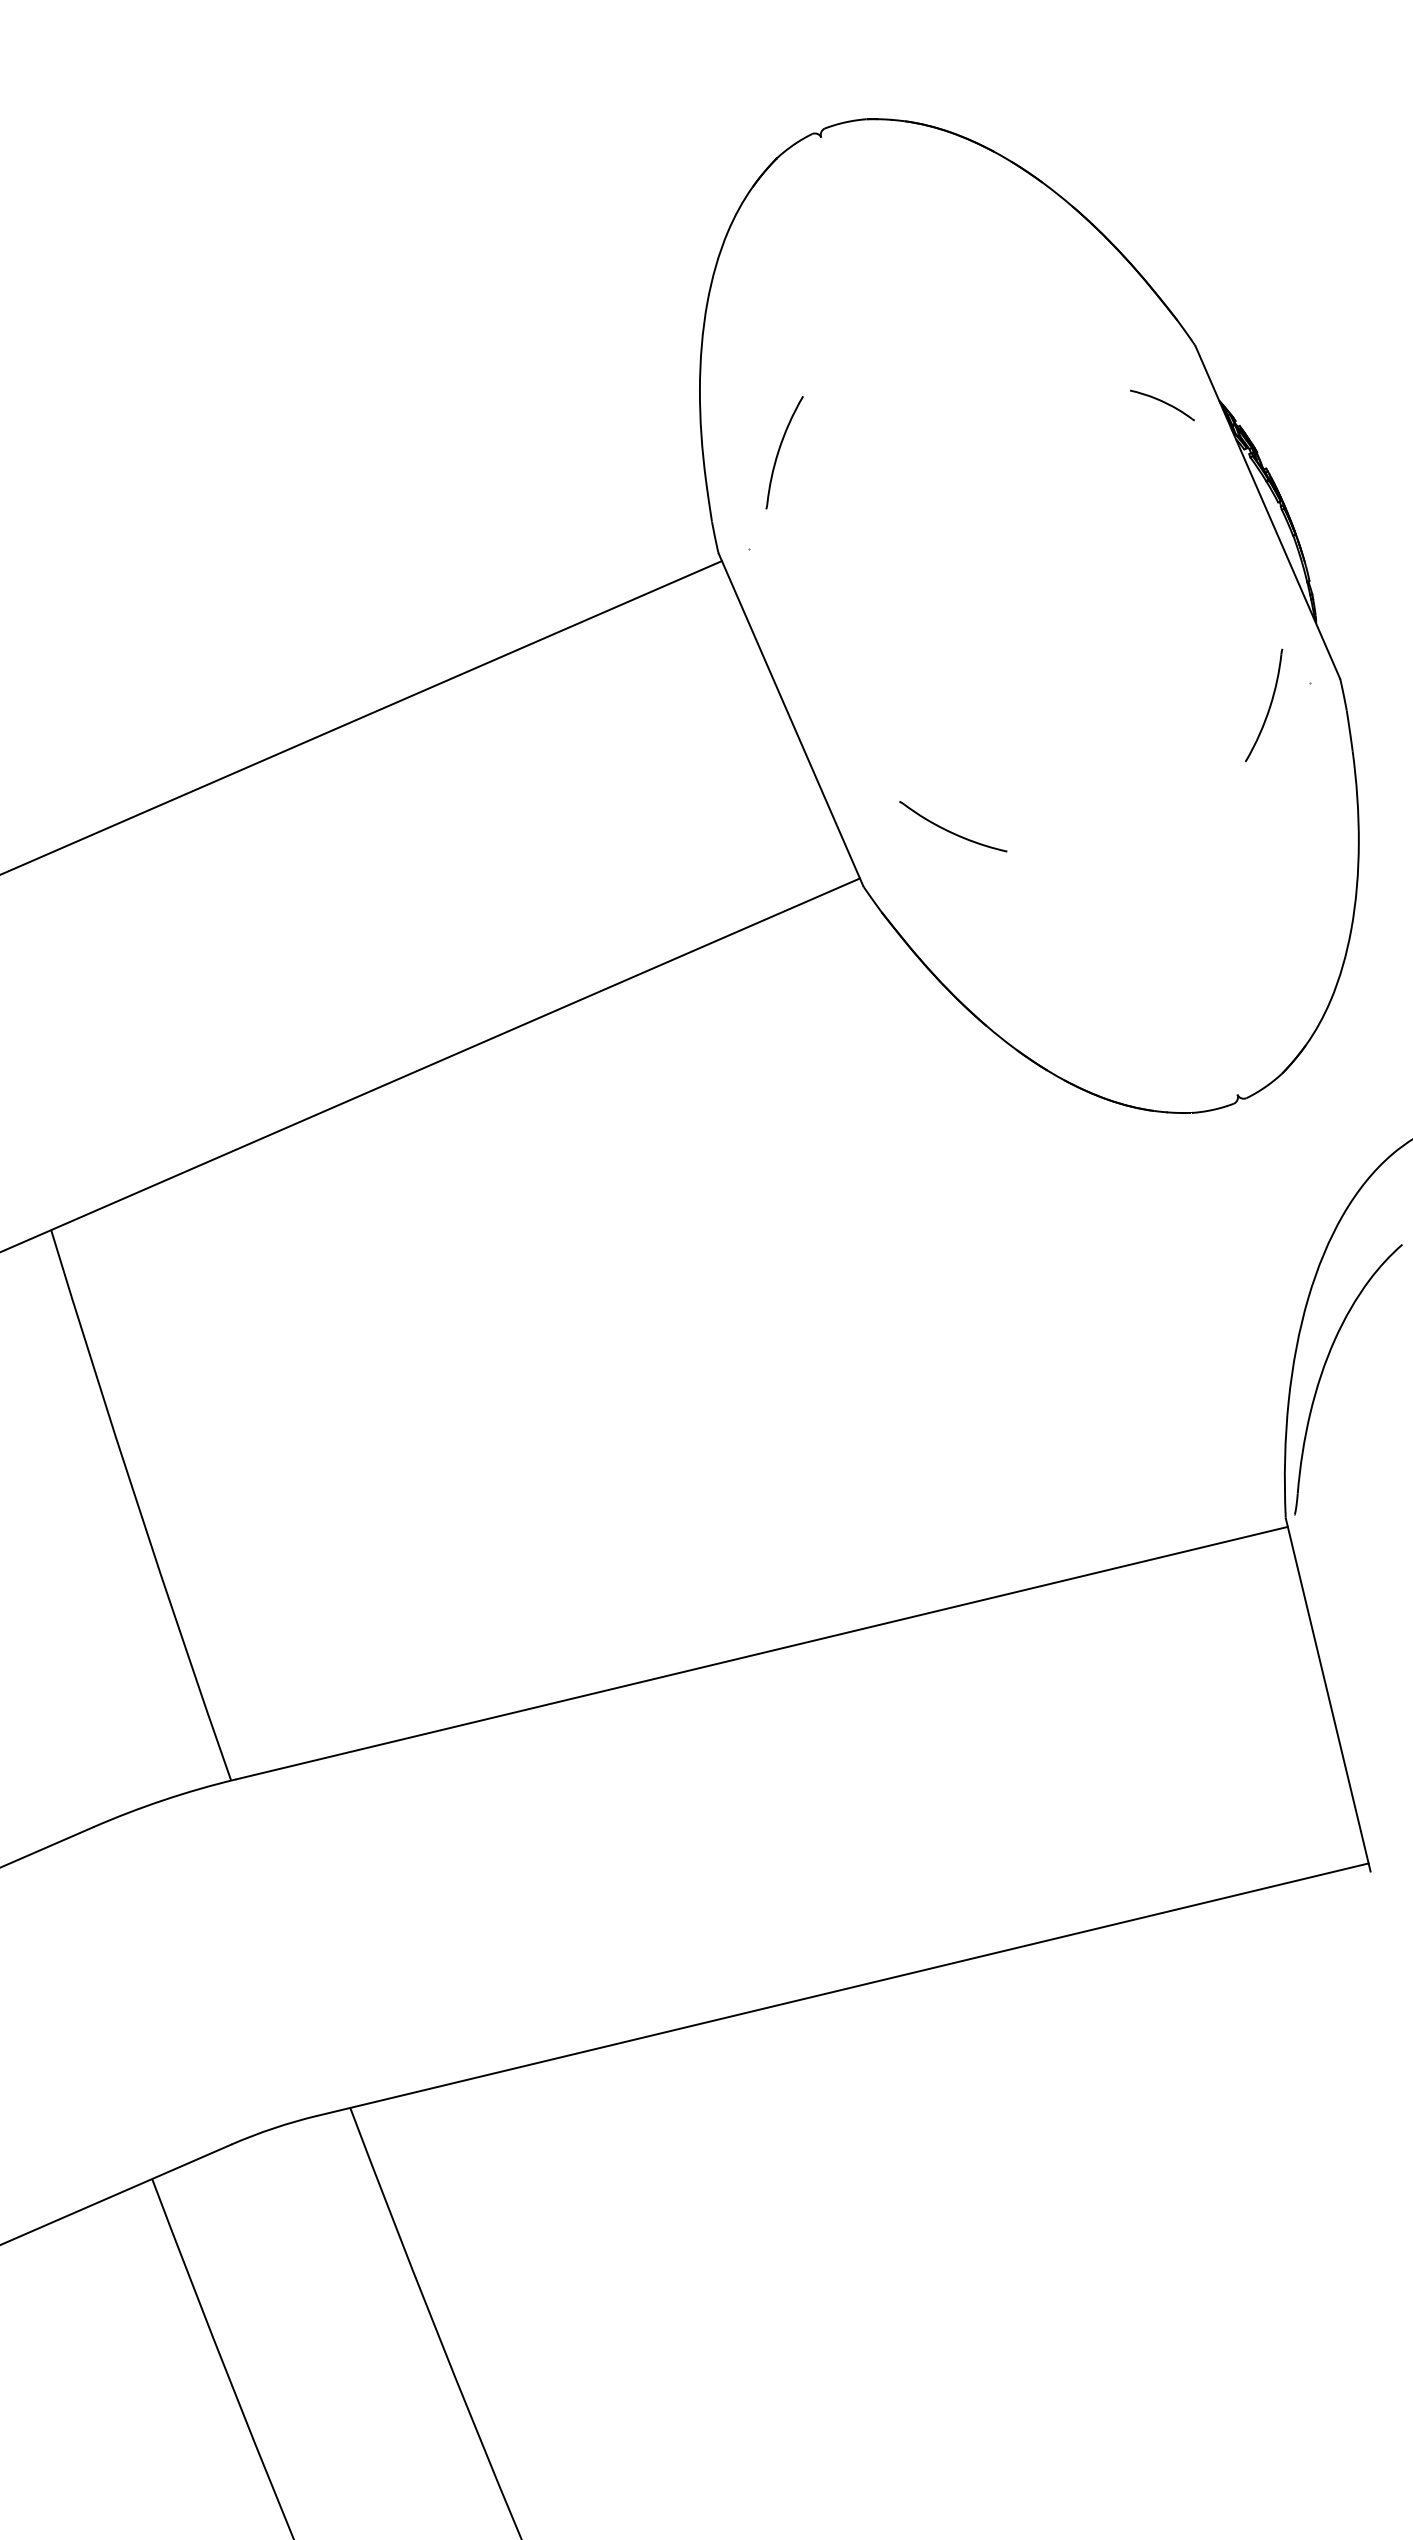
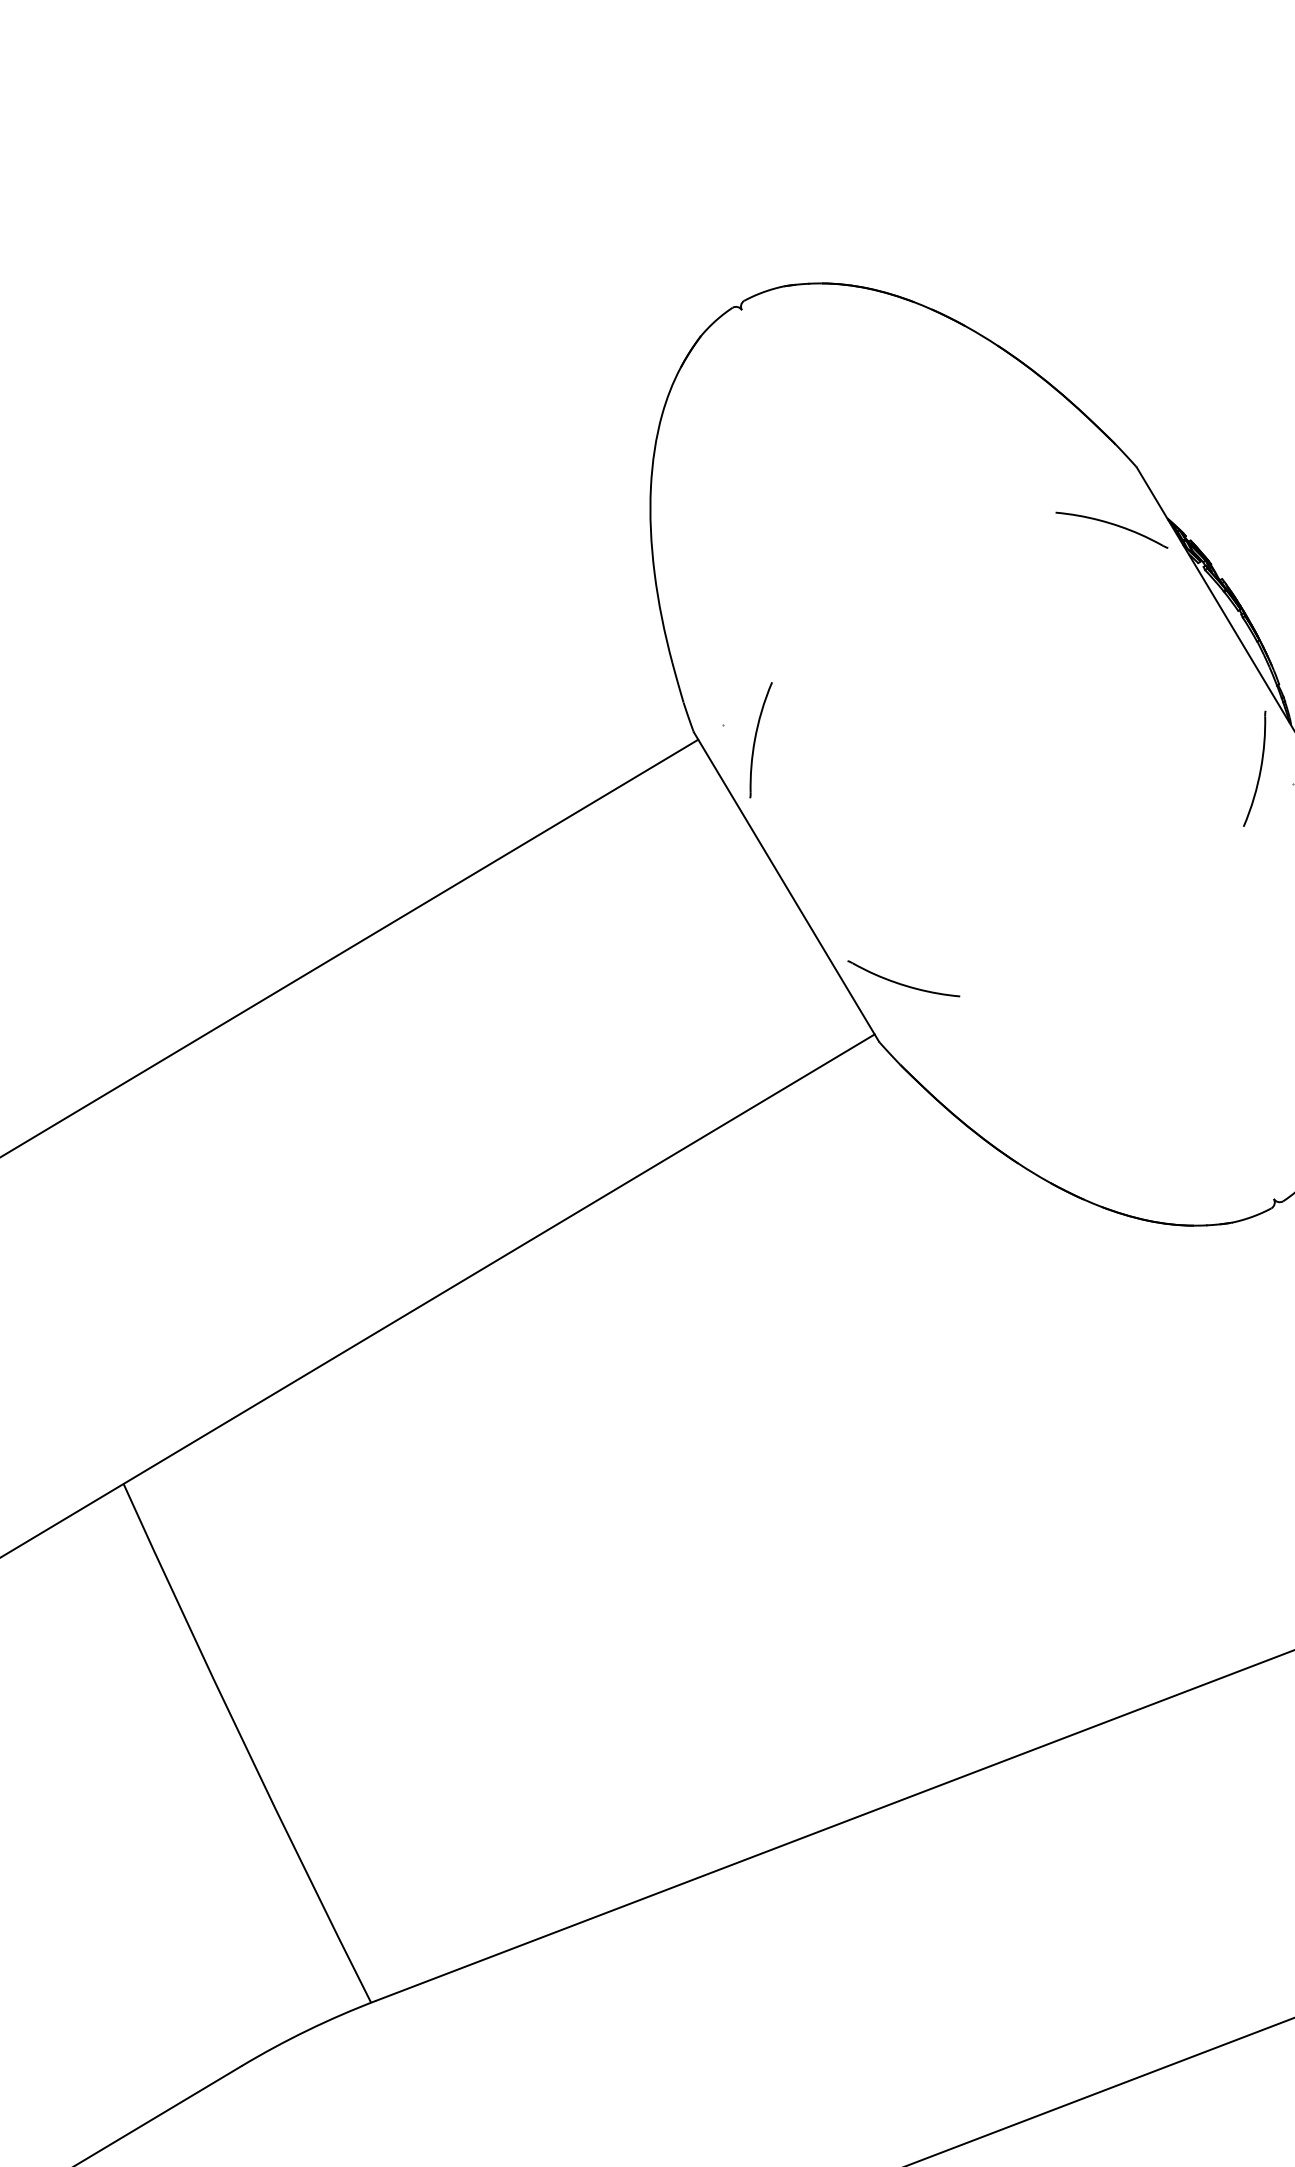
part: (1162, 405) -> (1112, 530), size x1.67
part: (784, 452) -> (760, 739), moved
part: (1264, 705) -> (1255, 768), moved
part: (953, 826) -> (904, 978), moved

